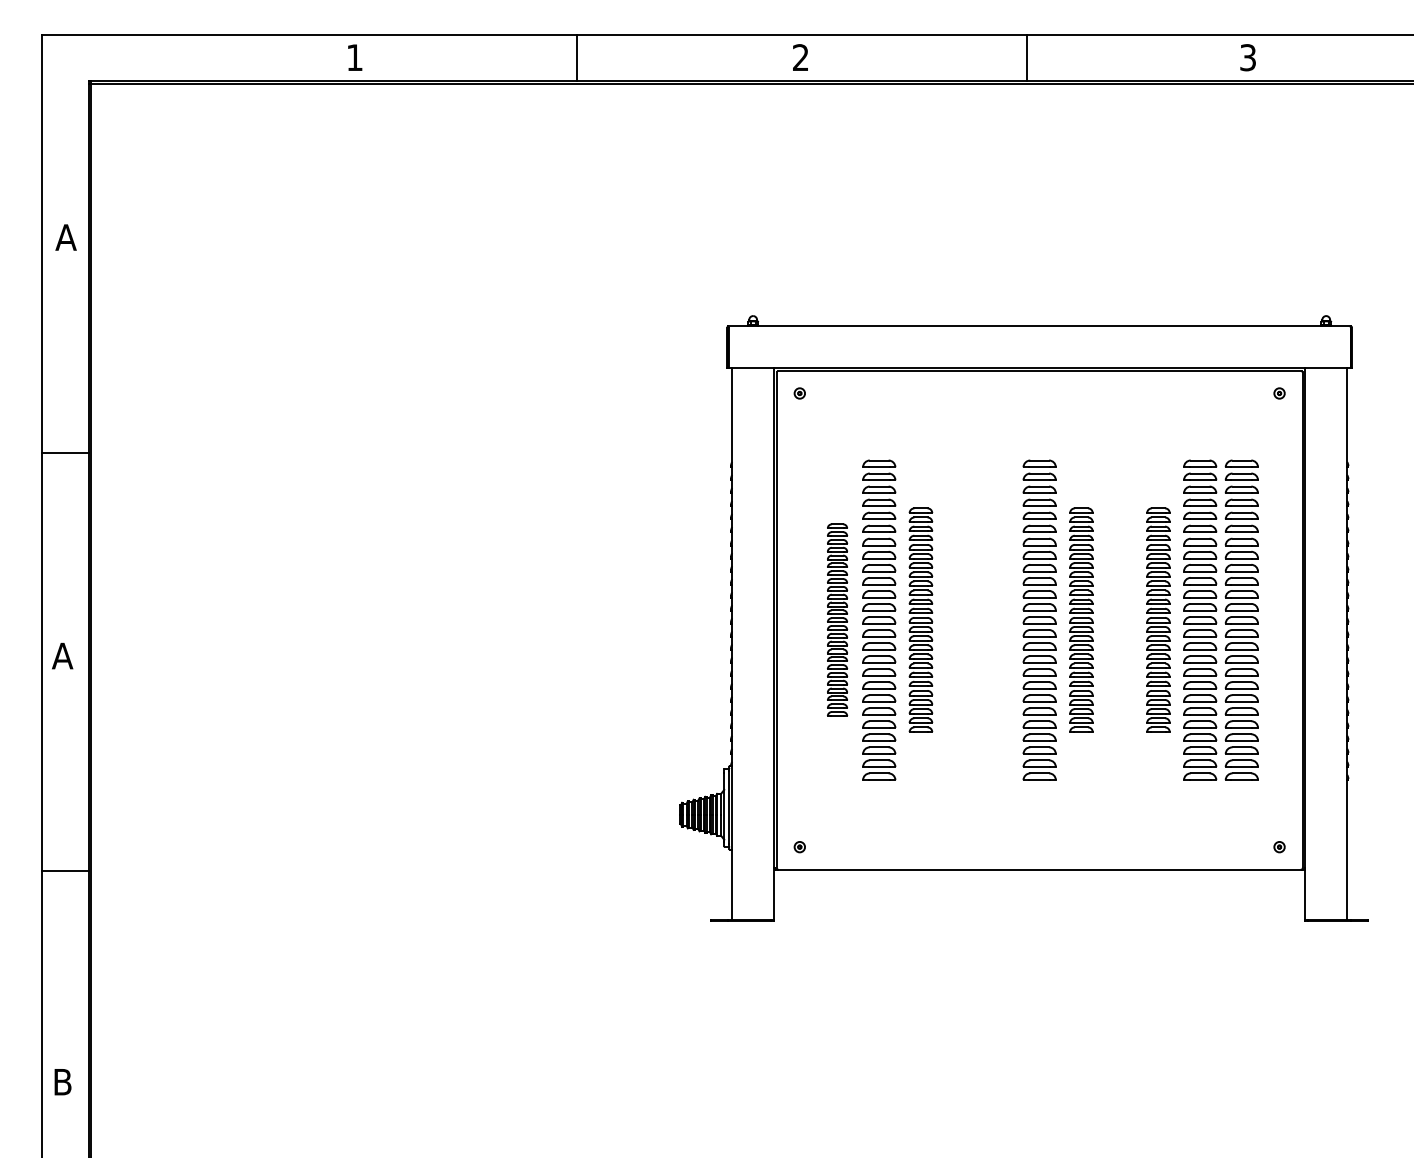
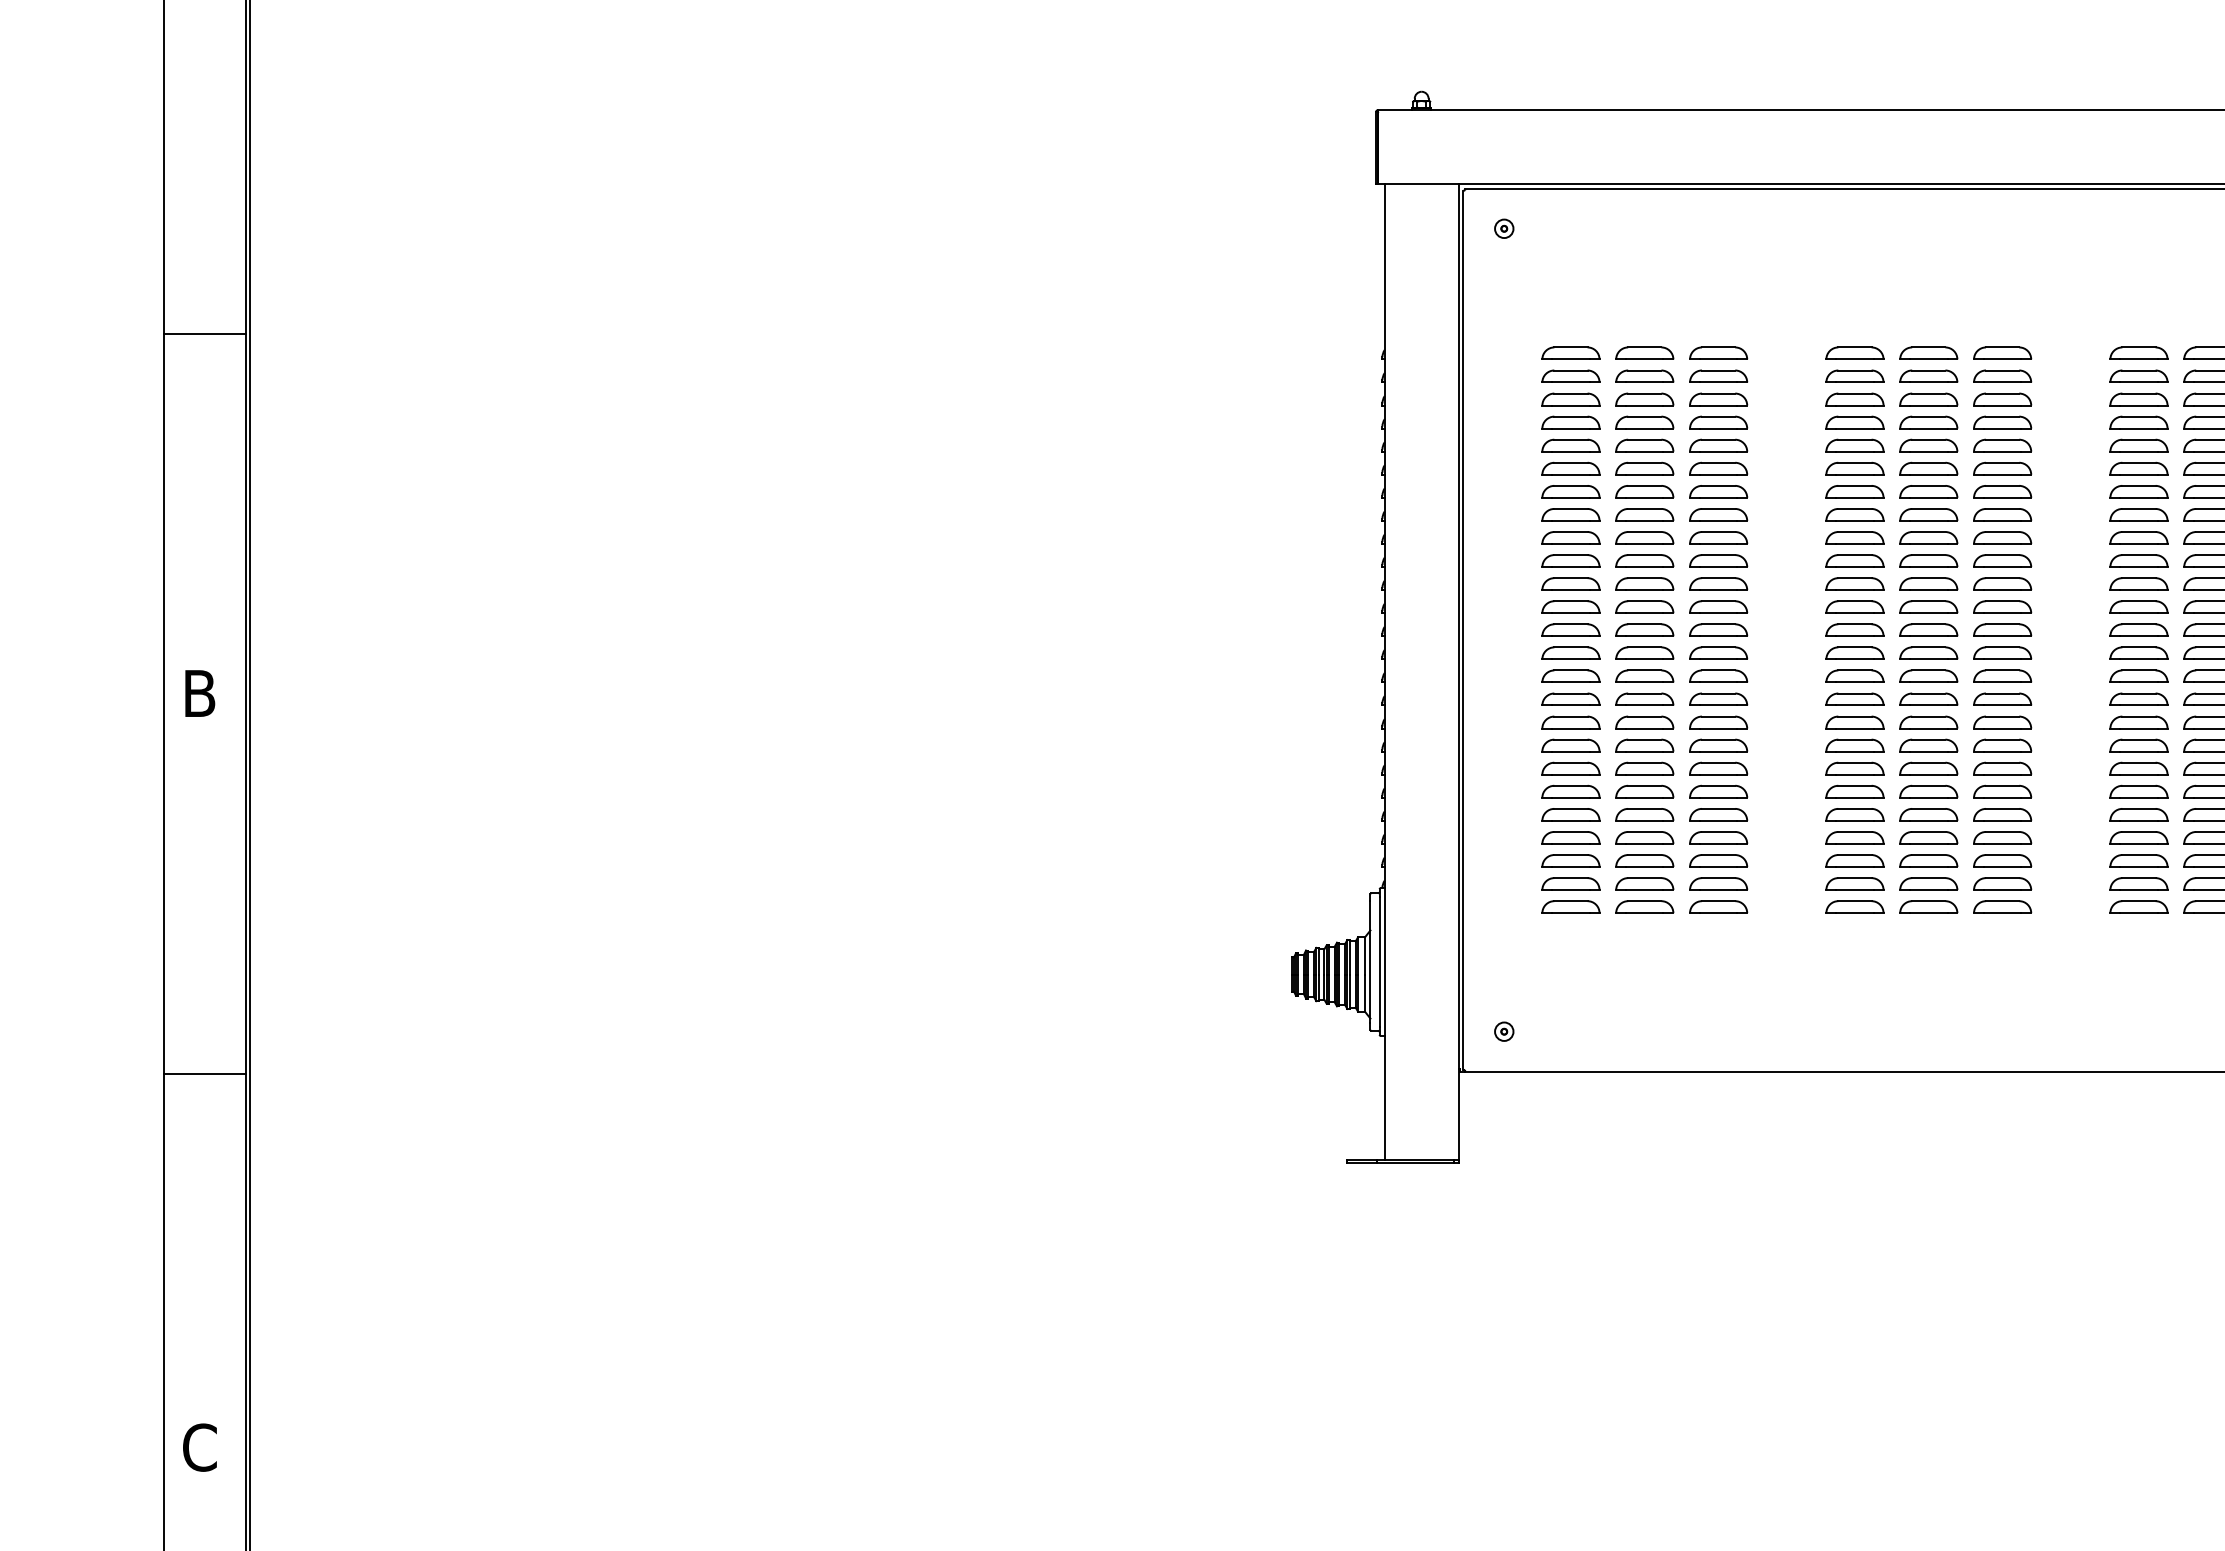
part: (837, 619) -> (1570, 628), size x1.67
part: (920, 619) -> (1717, 628), size x1.43
part: (997, 619) -> (1854, 628), added
part: (1081, 619) -> (2002, 628), size x1.43
part: (1158, 619) -> (2139, 628), size x1.43
text: (62, 655) -> (199, 692), A -> B
text: (62, 1081) -> (199, 1446), B -> C

